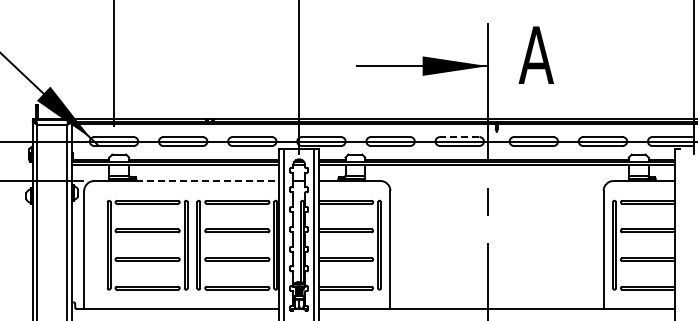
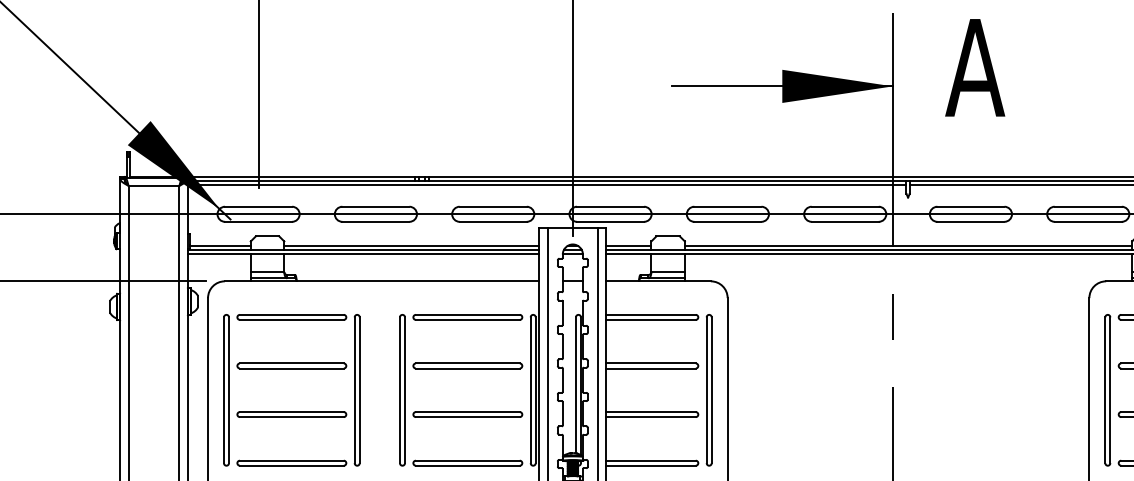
line: (459, 137) -> (844, 207), dashed -> solid
line: (207, 181) -> (417, 282), dashed -> solid
part: (147, 257) -> (291, 411), moved

